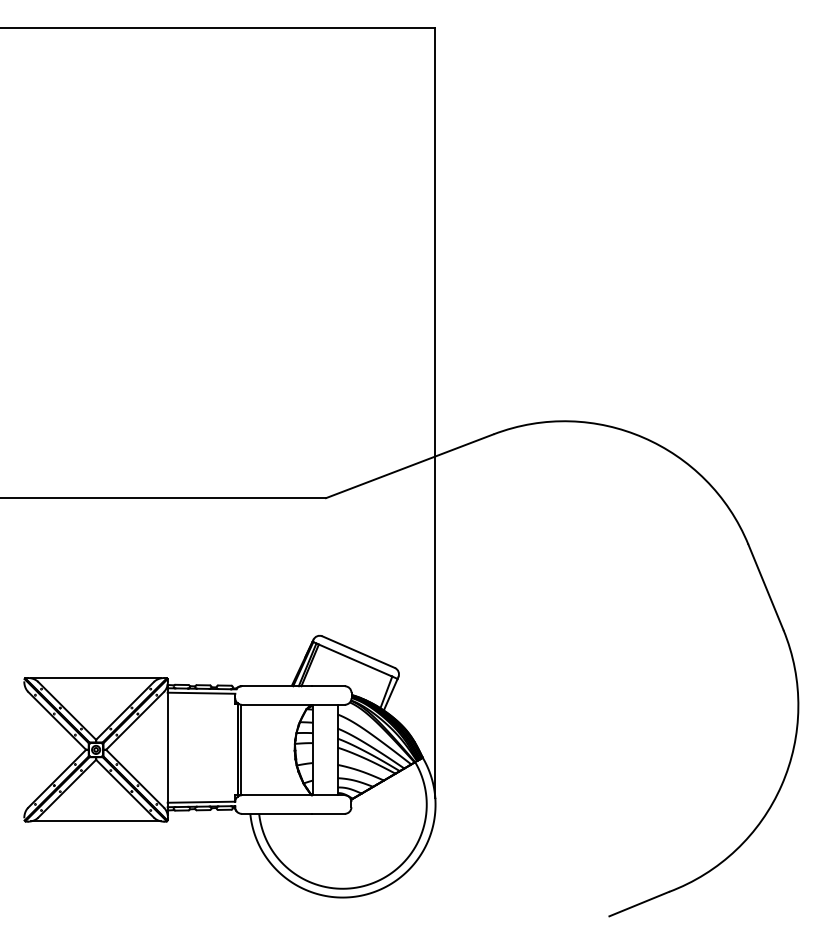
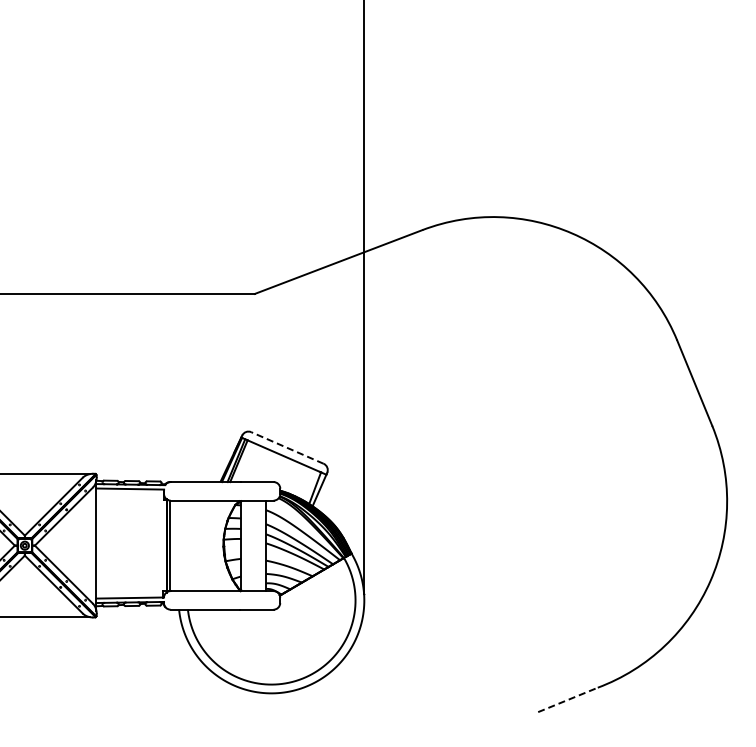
line: (358, 652) -> (287, 448), solid -> dashed
line: (639, 903) -> (568, 699), solid -> dashed

